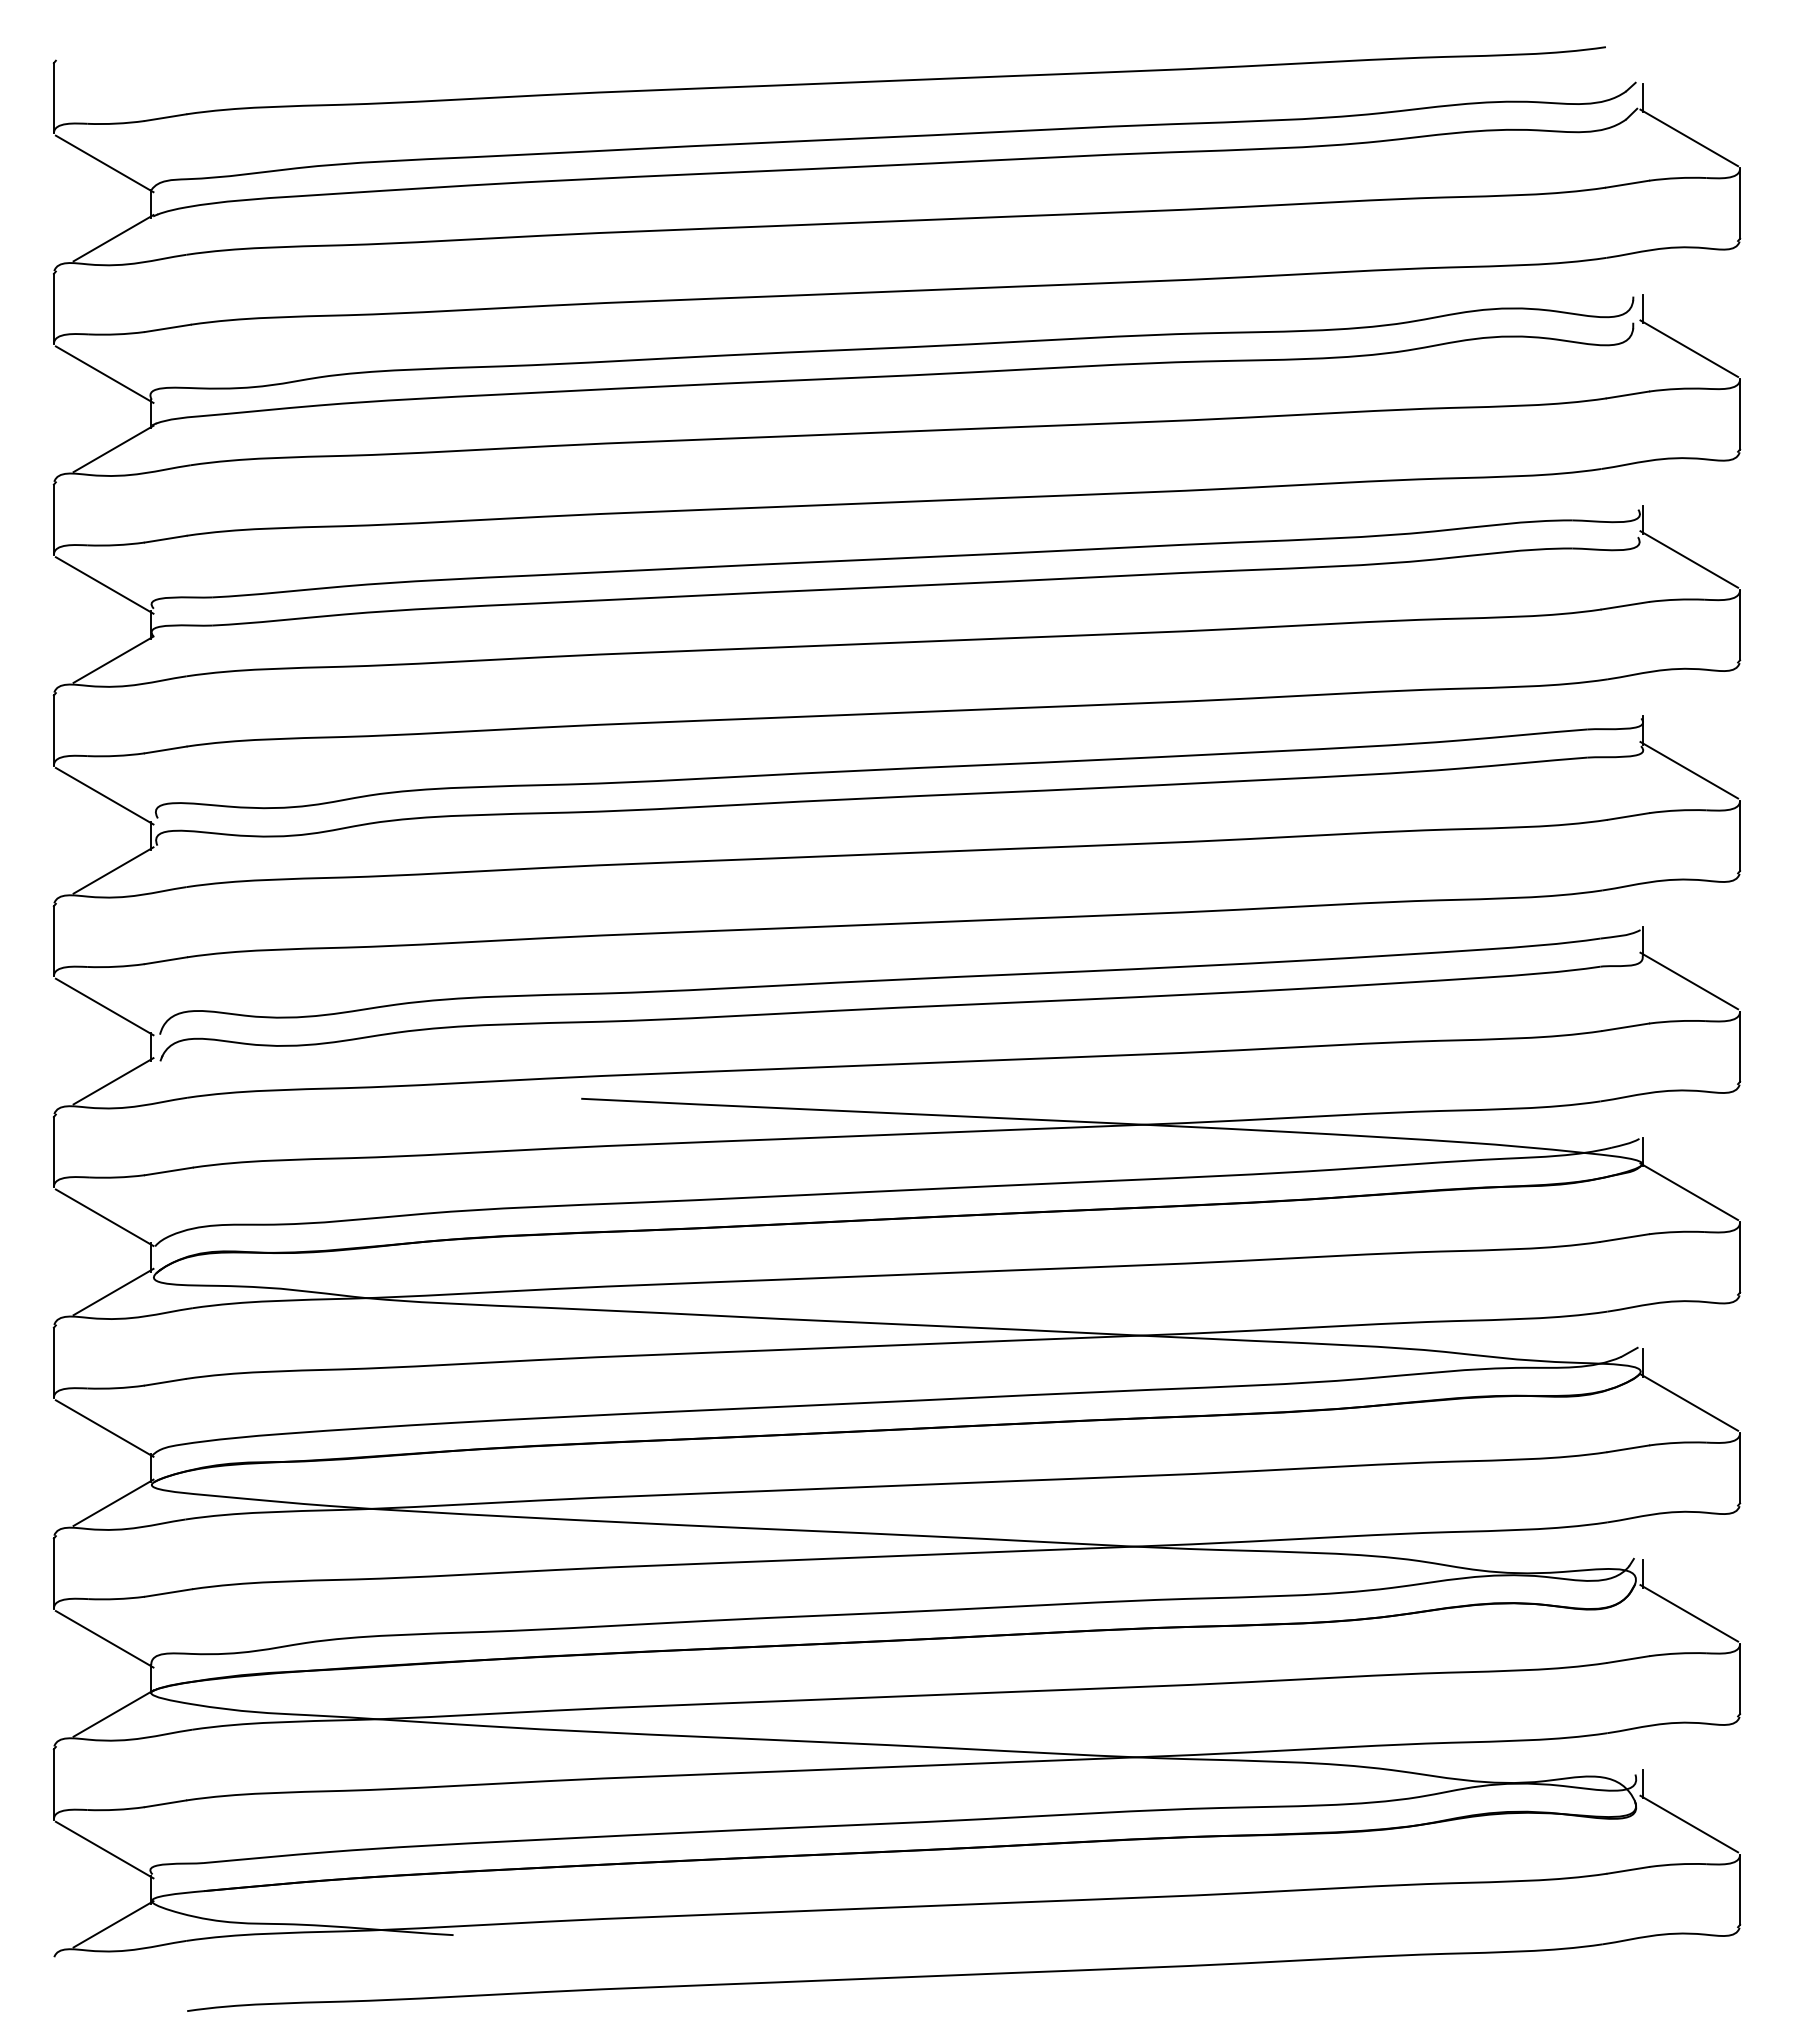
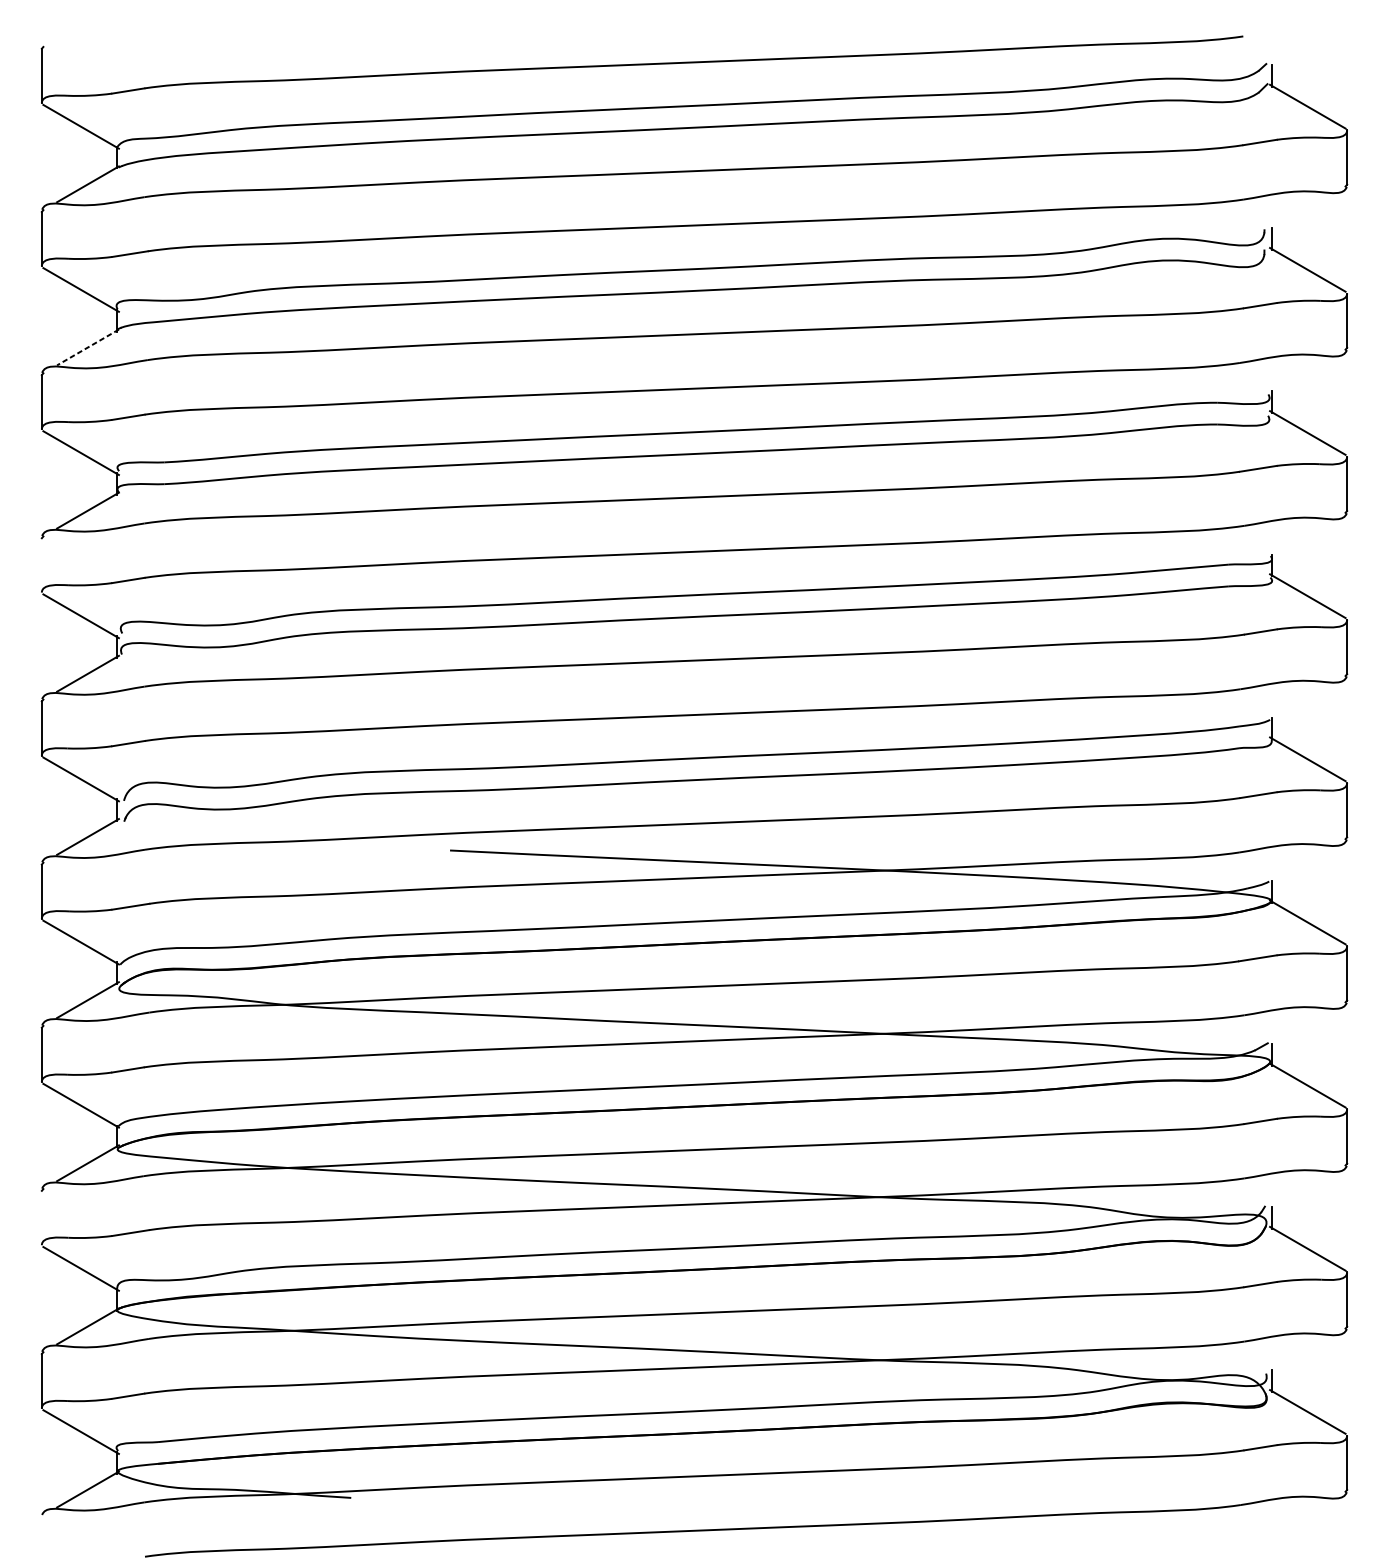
line: (113, 449) -> (87, 347), solid -> dashed
line: (53, 730) -> (41, 565), removed
line: (53, 1573) -> (41, 1217), removed

